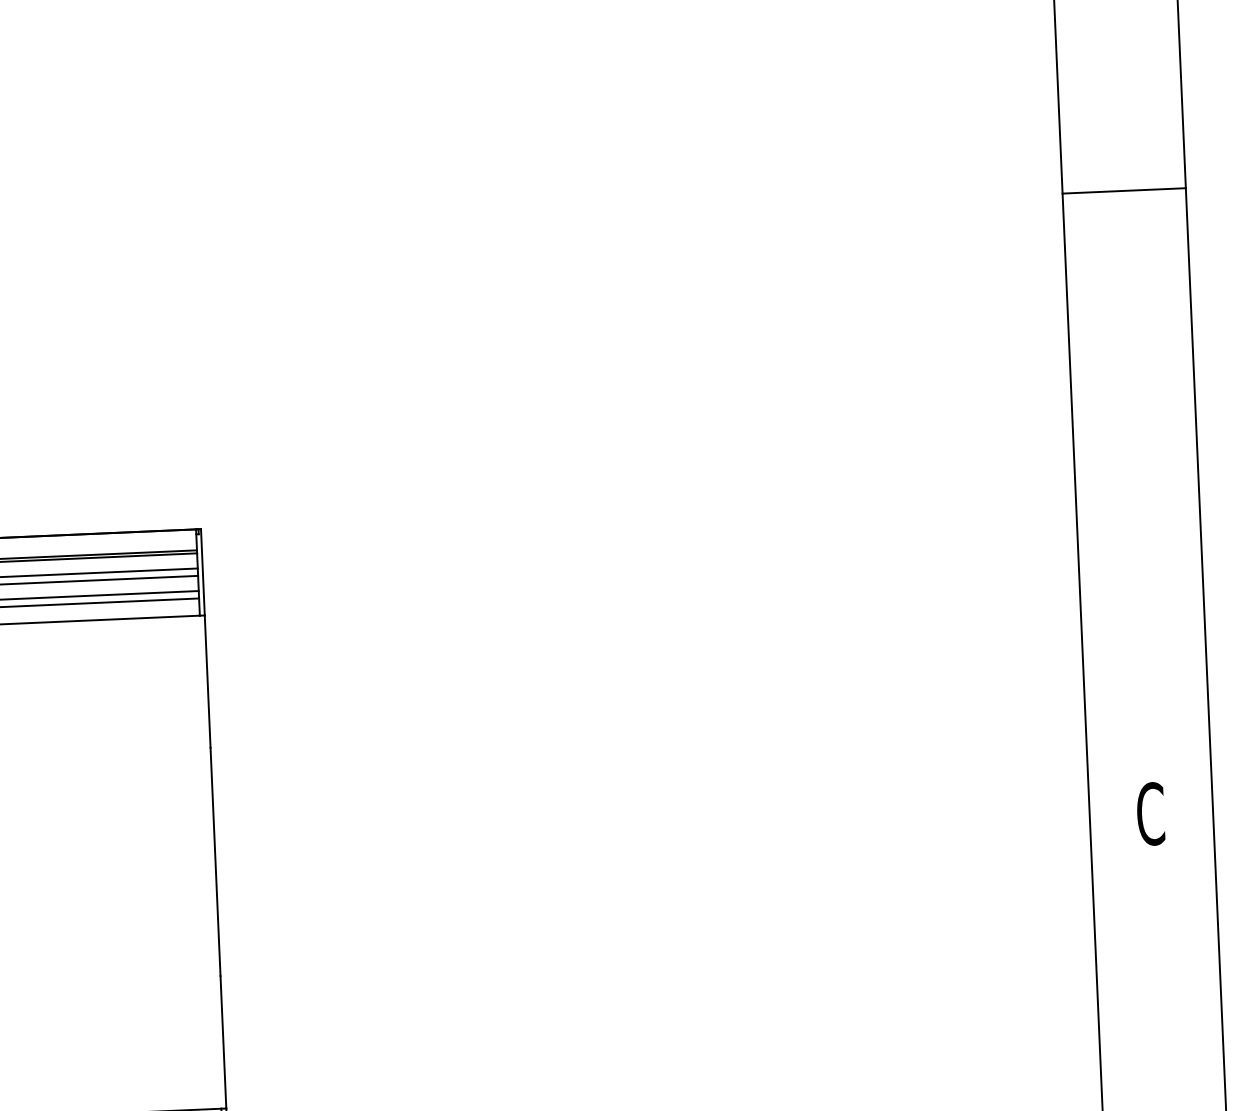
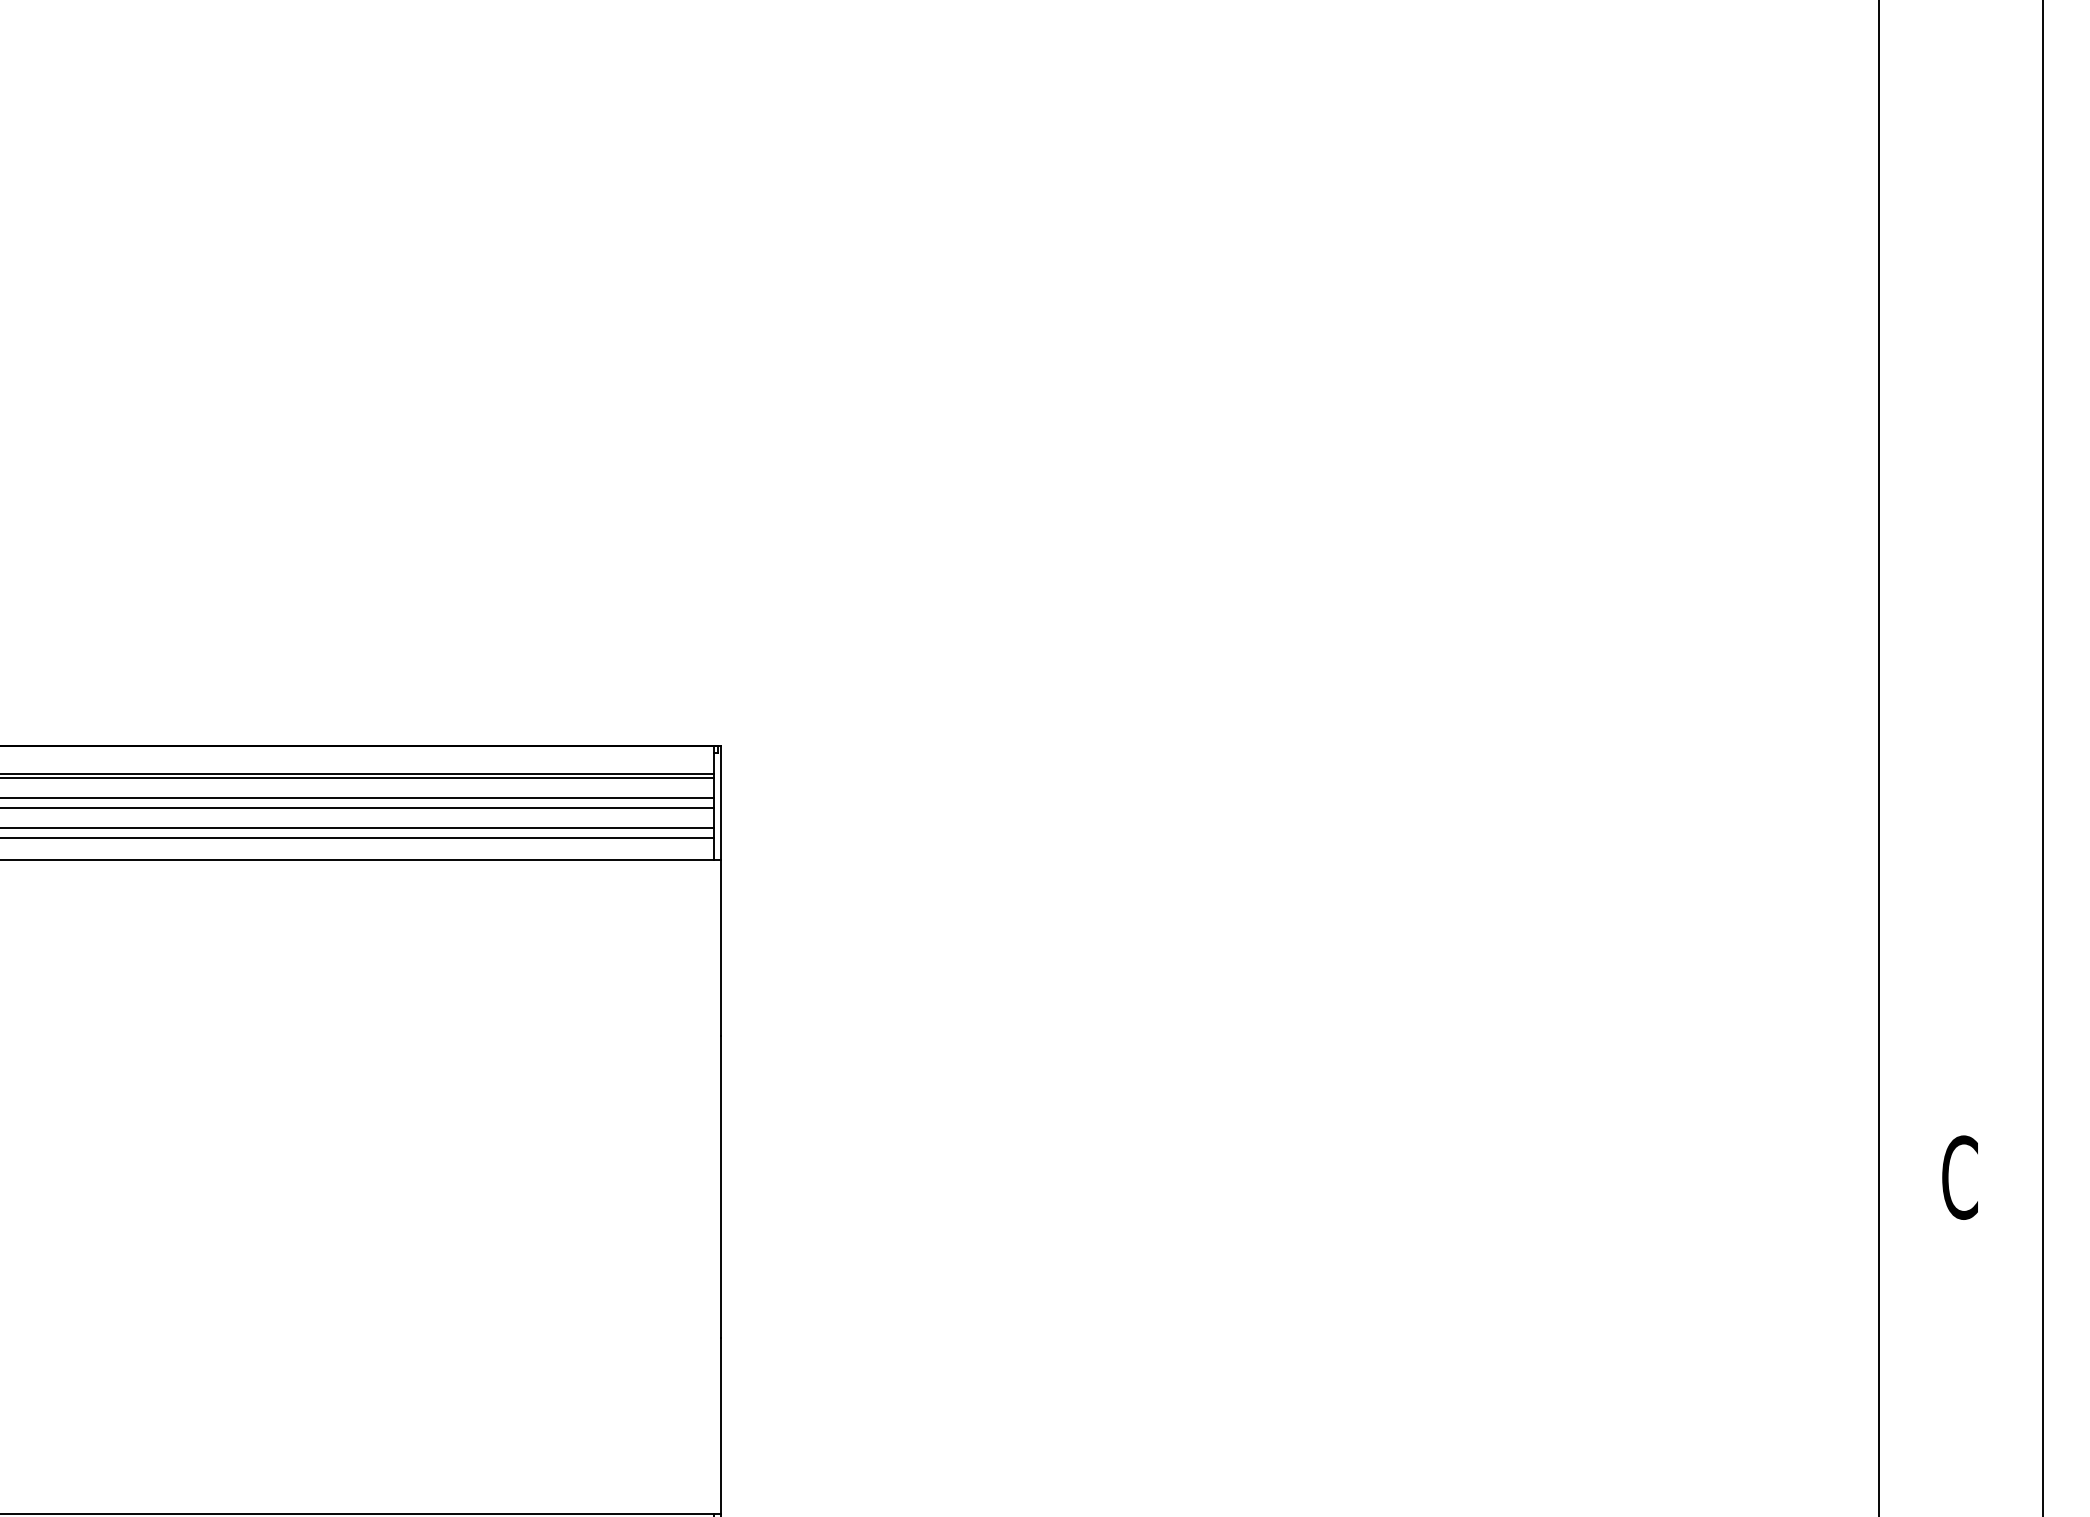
line: (1123, 191) -> (1960, 352), removed

